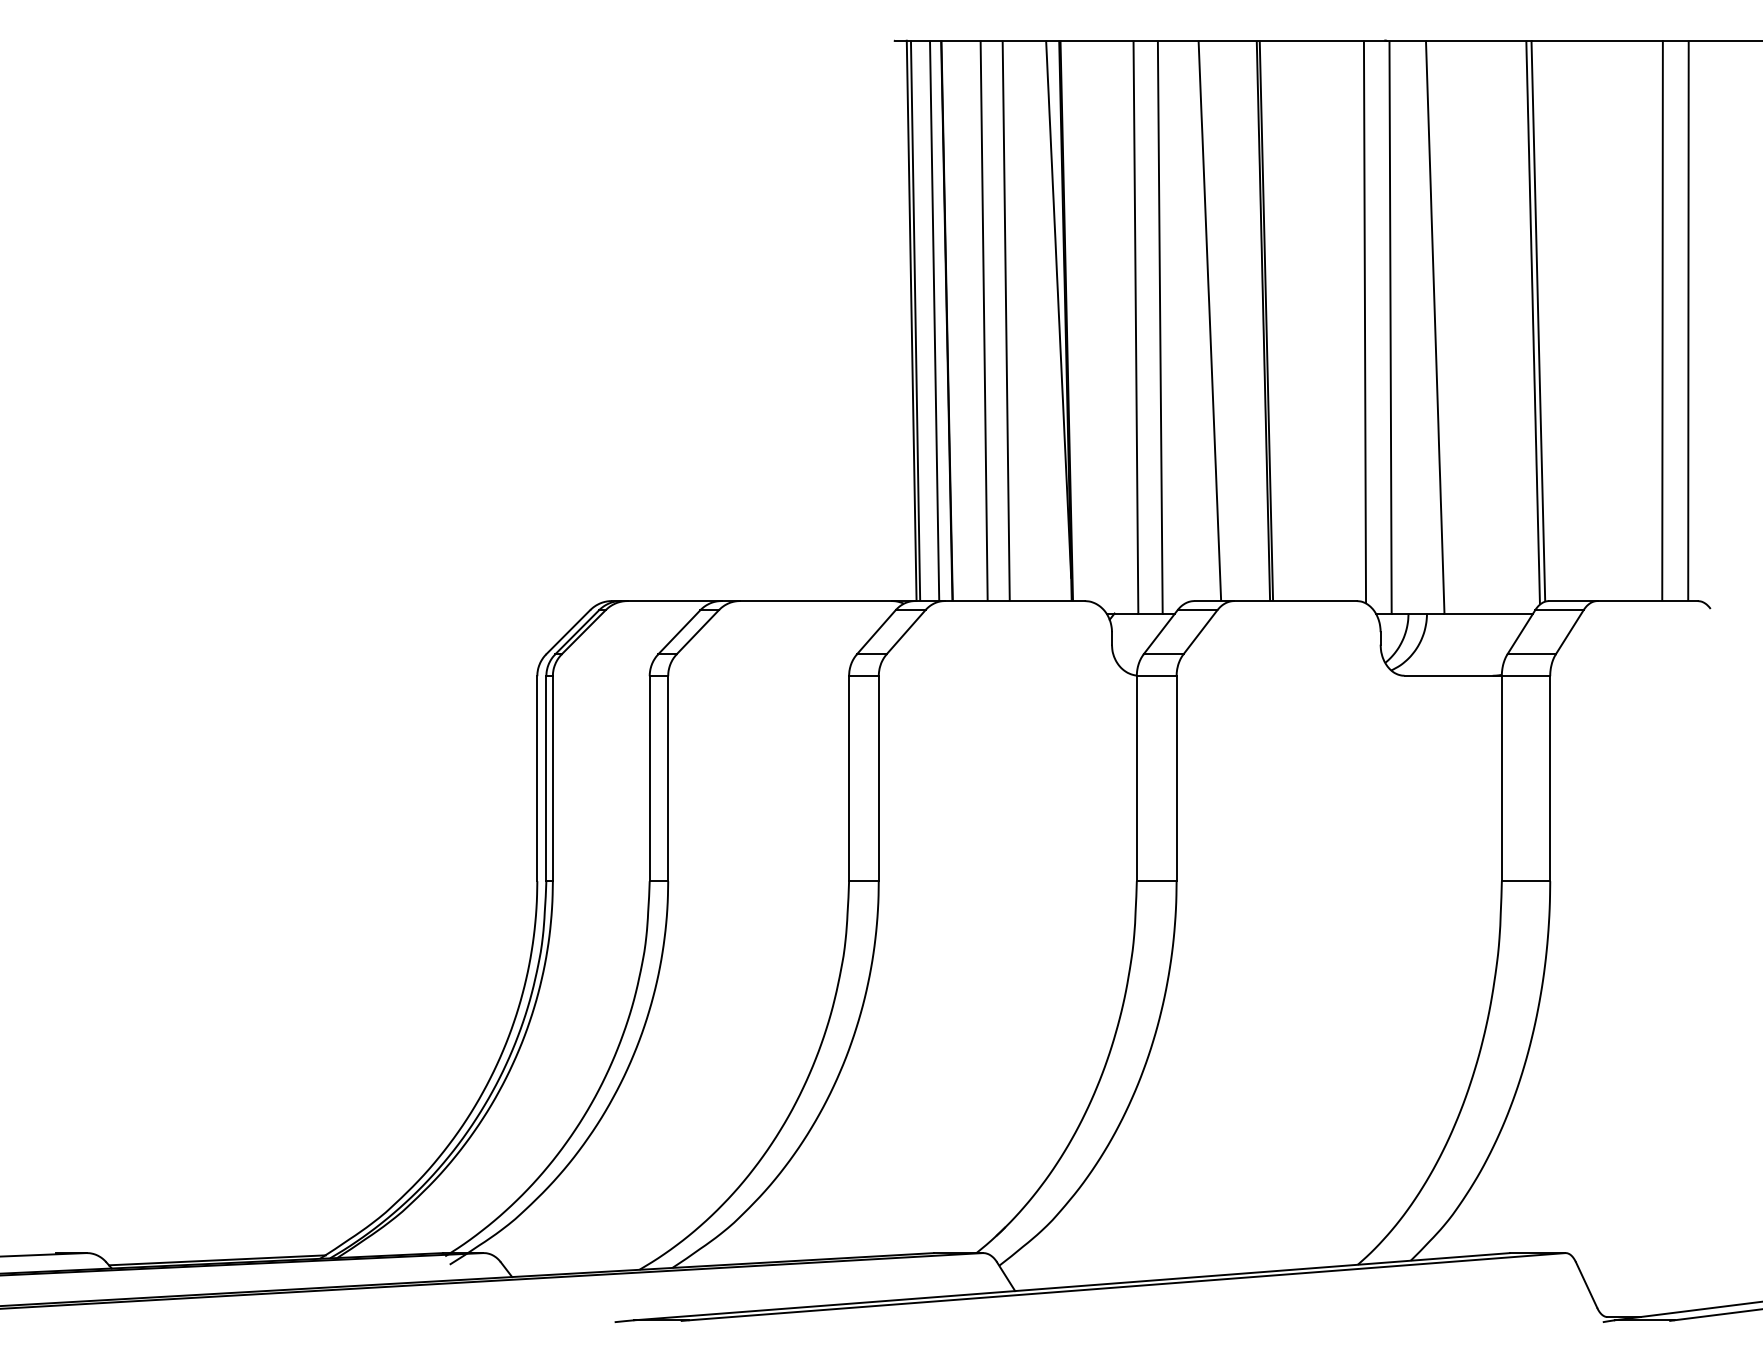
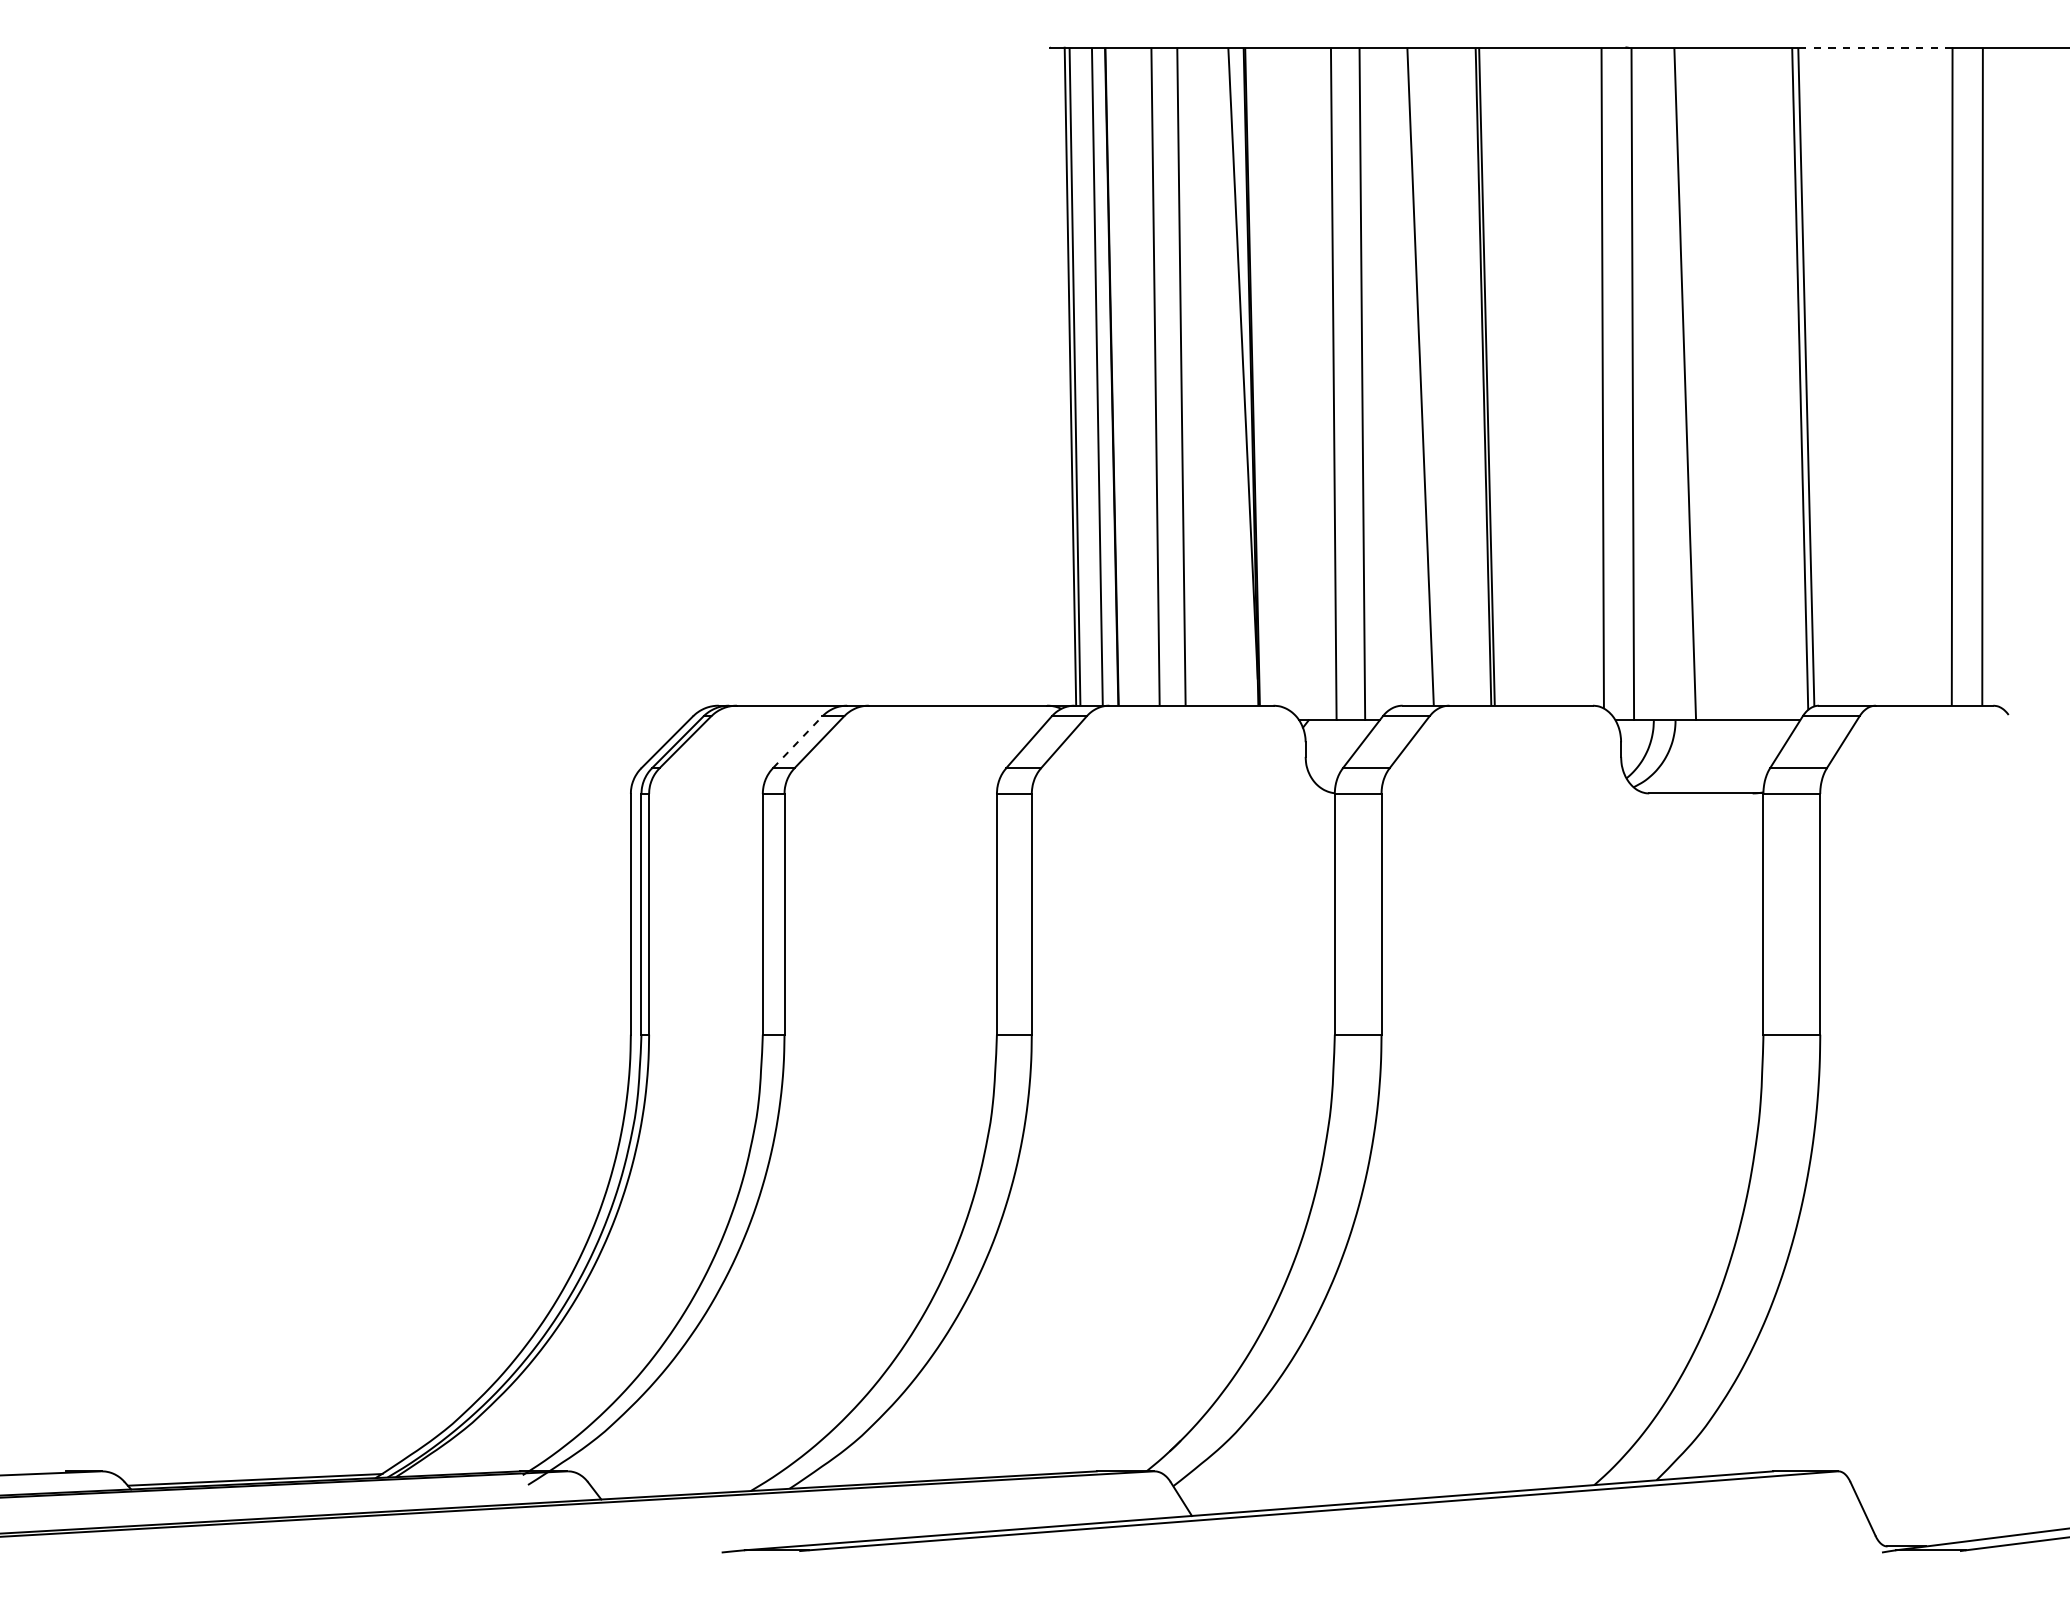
line: (1596, 40) -> (1874, 47), solid -> dashed
line: (679, 632) -> (797, 742), solid -> dashed

